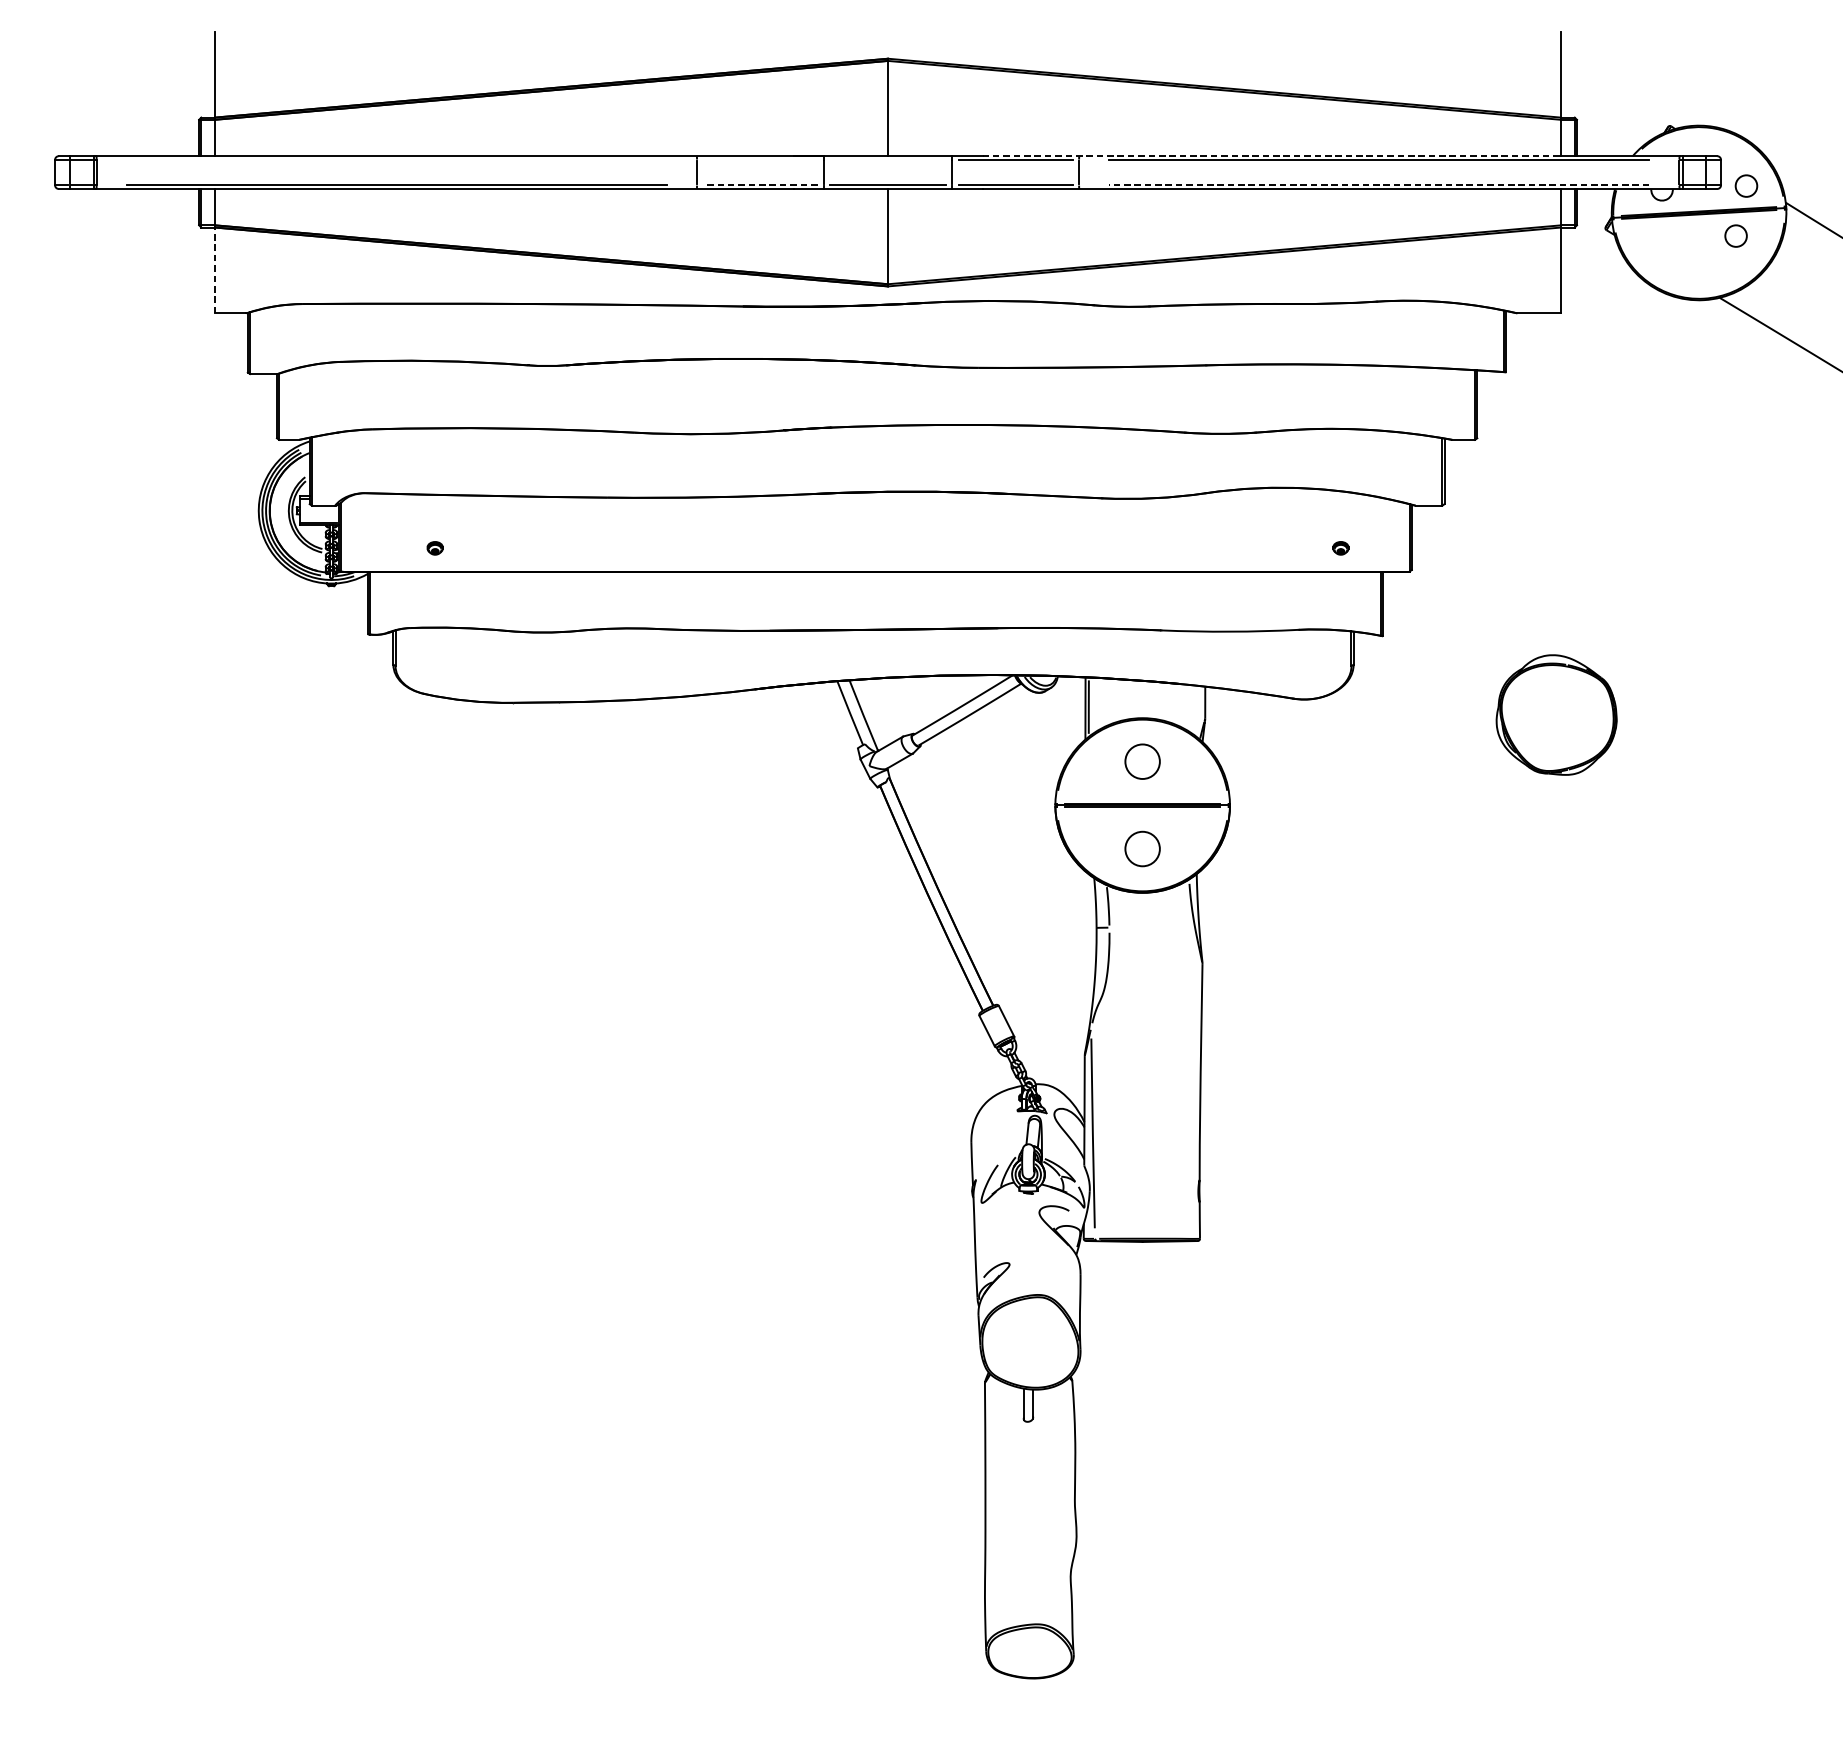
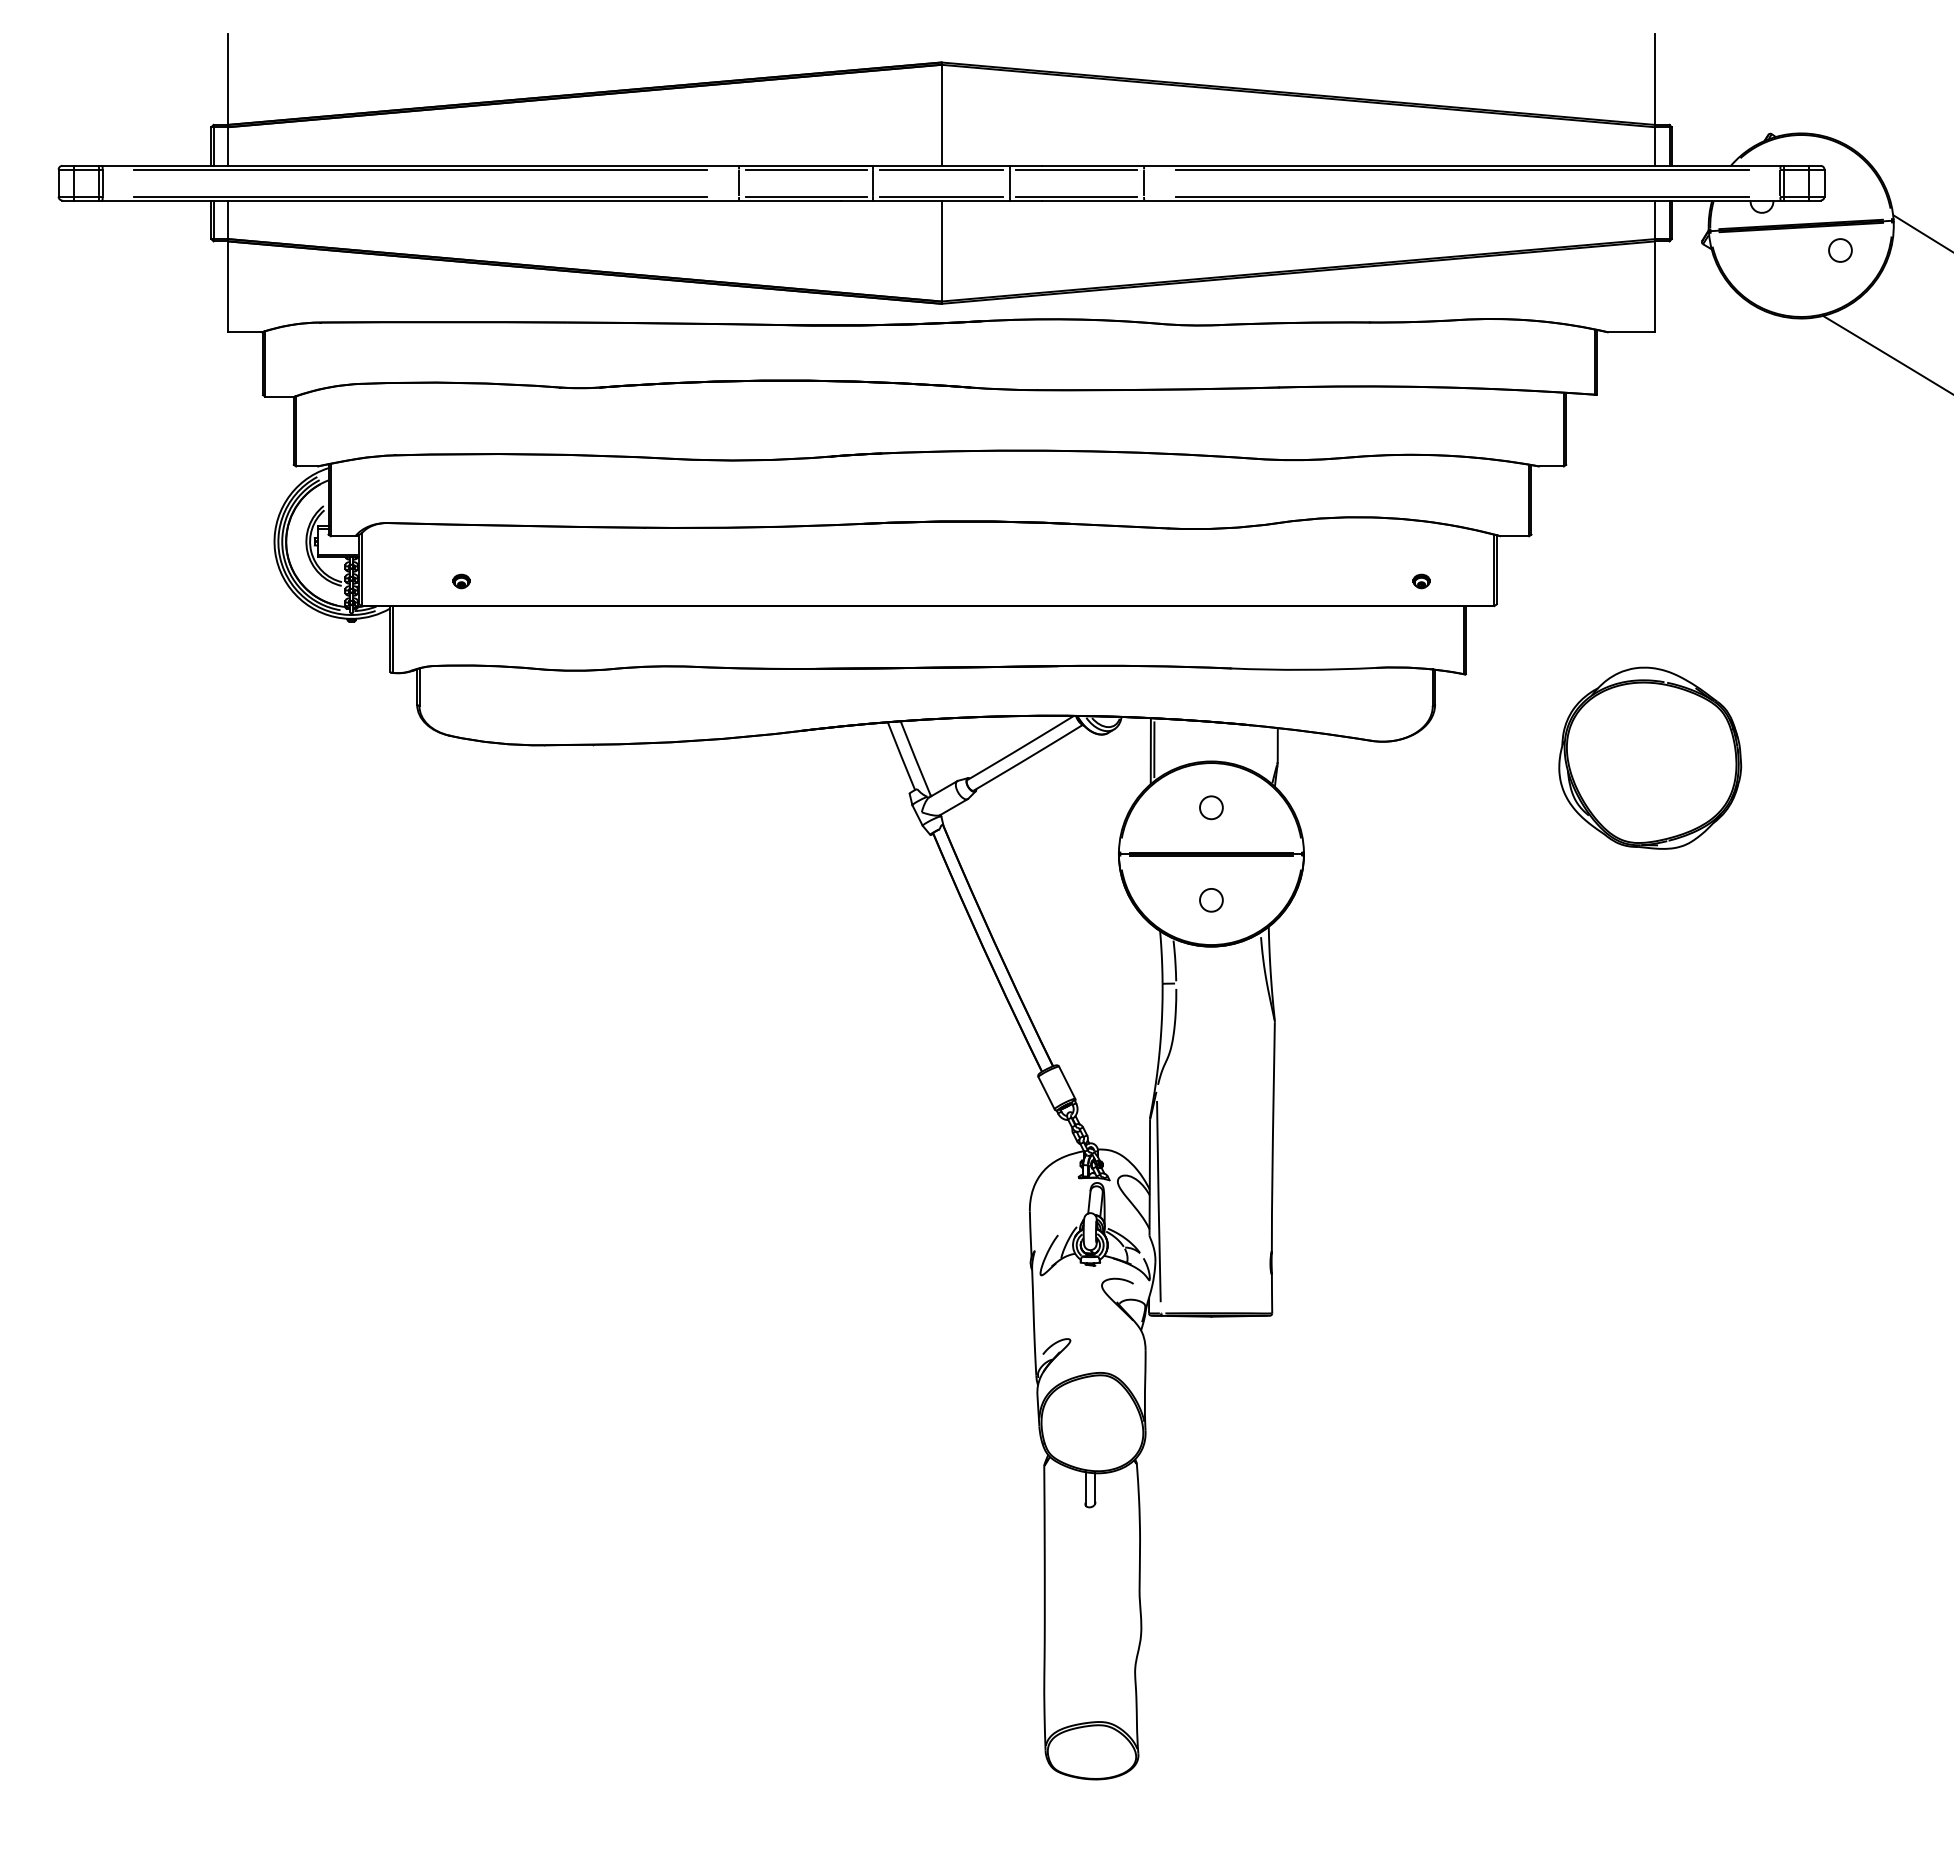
line: (1271, 155) -> (1348, 165), dashed -> solid
line: (396, 159) -> (420, 169), added
line: (759, 159) -> (805, 169), added
line: (888, 159) -> (941, 169), added
line: (759, 185) -> (805, 196), dashed -> solid
line: (1378, 185) -> (1461, 196), dashed -> solid
circle: (1746, 186) -> (1851, 197), removed
line: (215, 270) -> (228, 286), dashed -> solid
part: (1556, 714) -> (1650, 757), size x1.43
circle: (1142, 761) -> (1211, 807), size x0.62
circle: (1142, 849) -> (1211, 900), size x0.62

